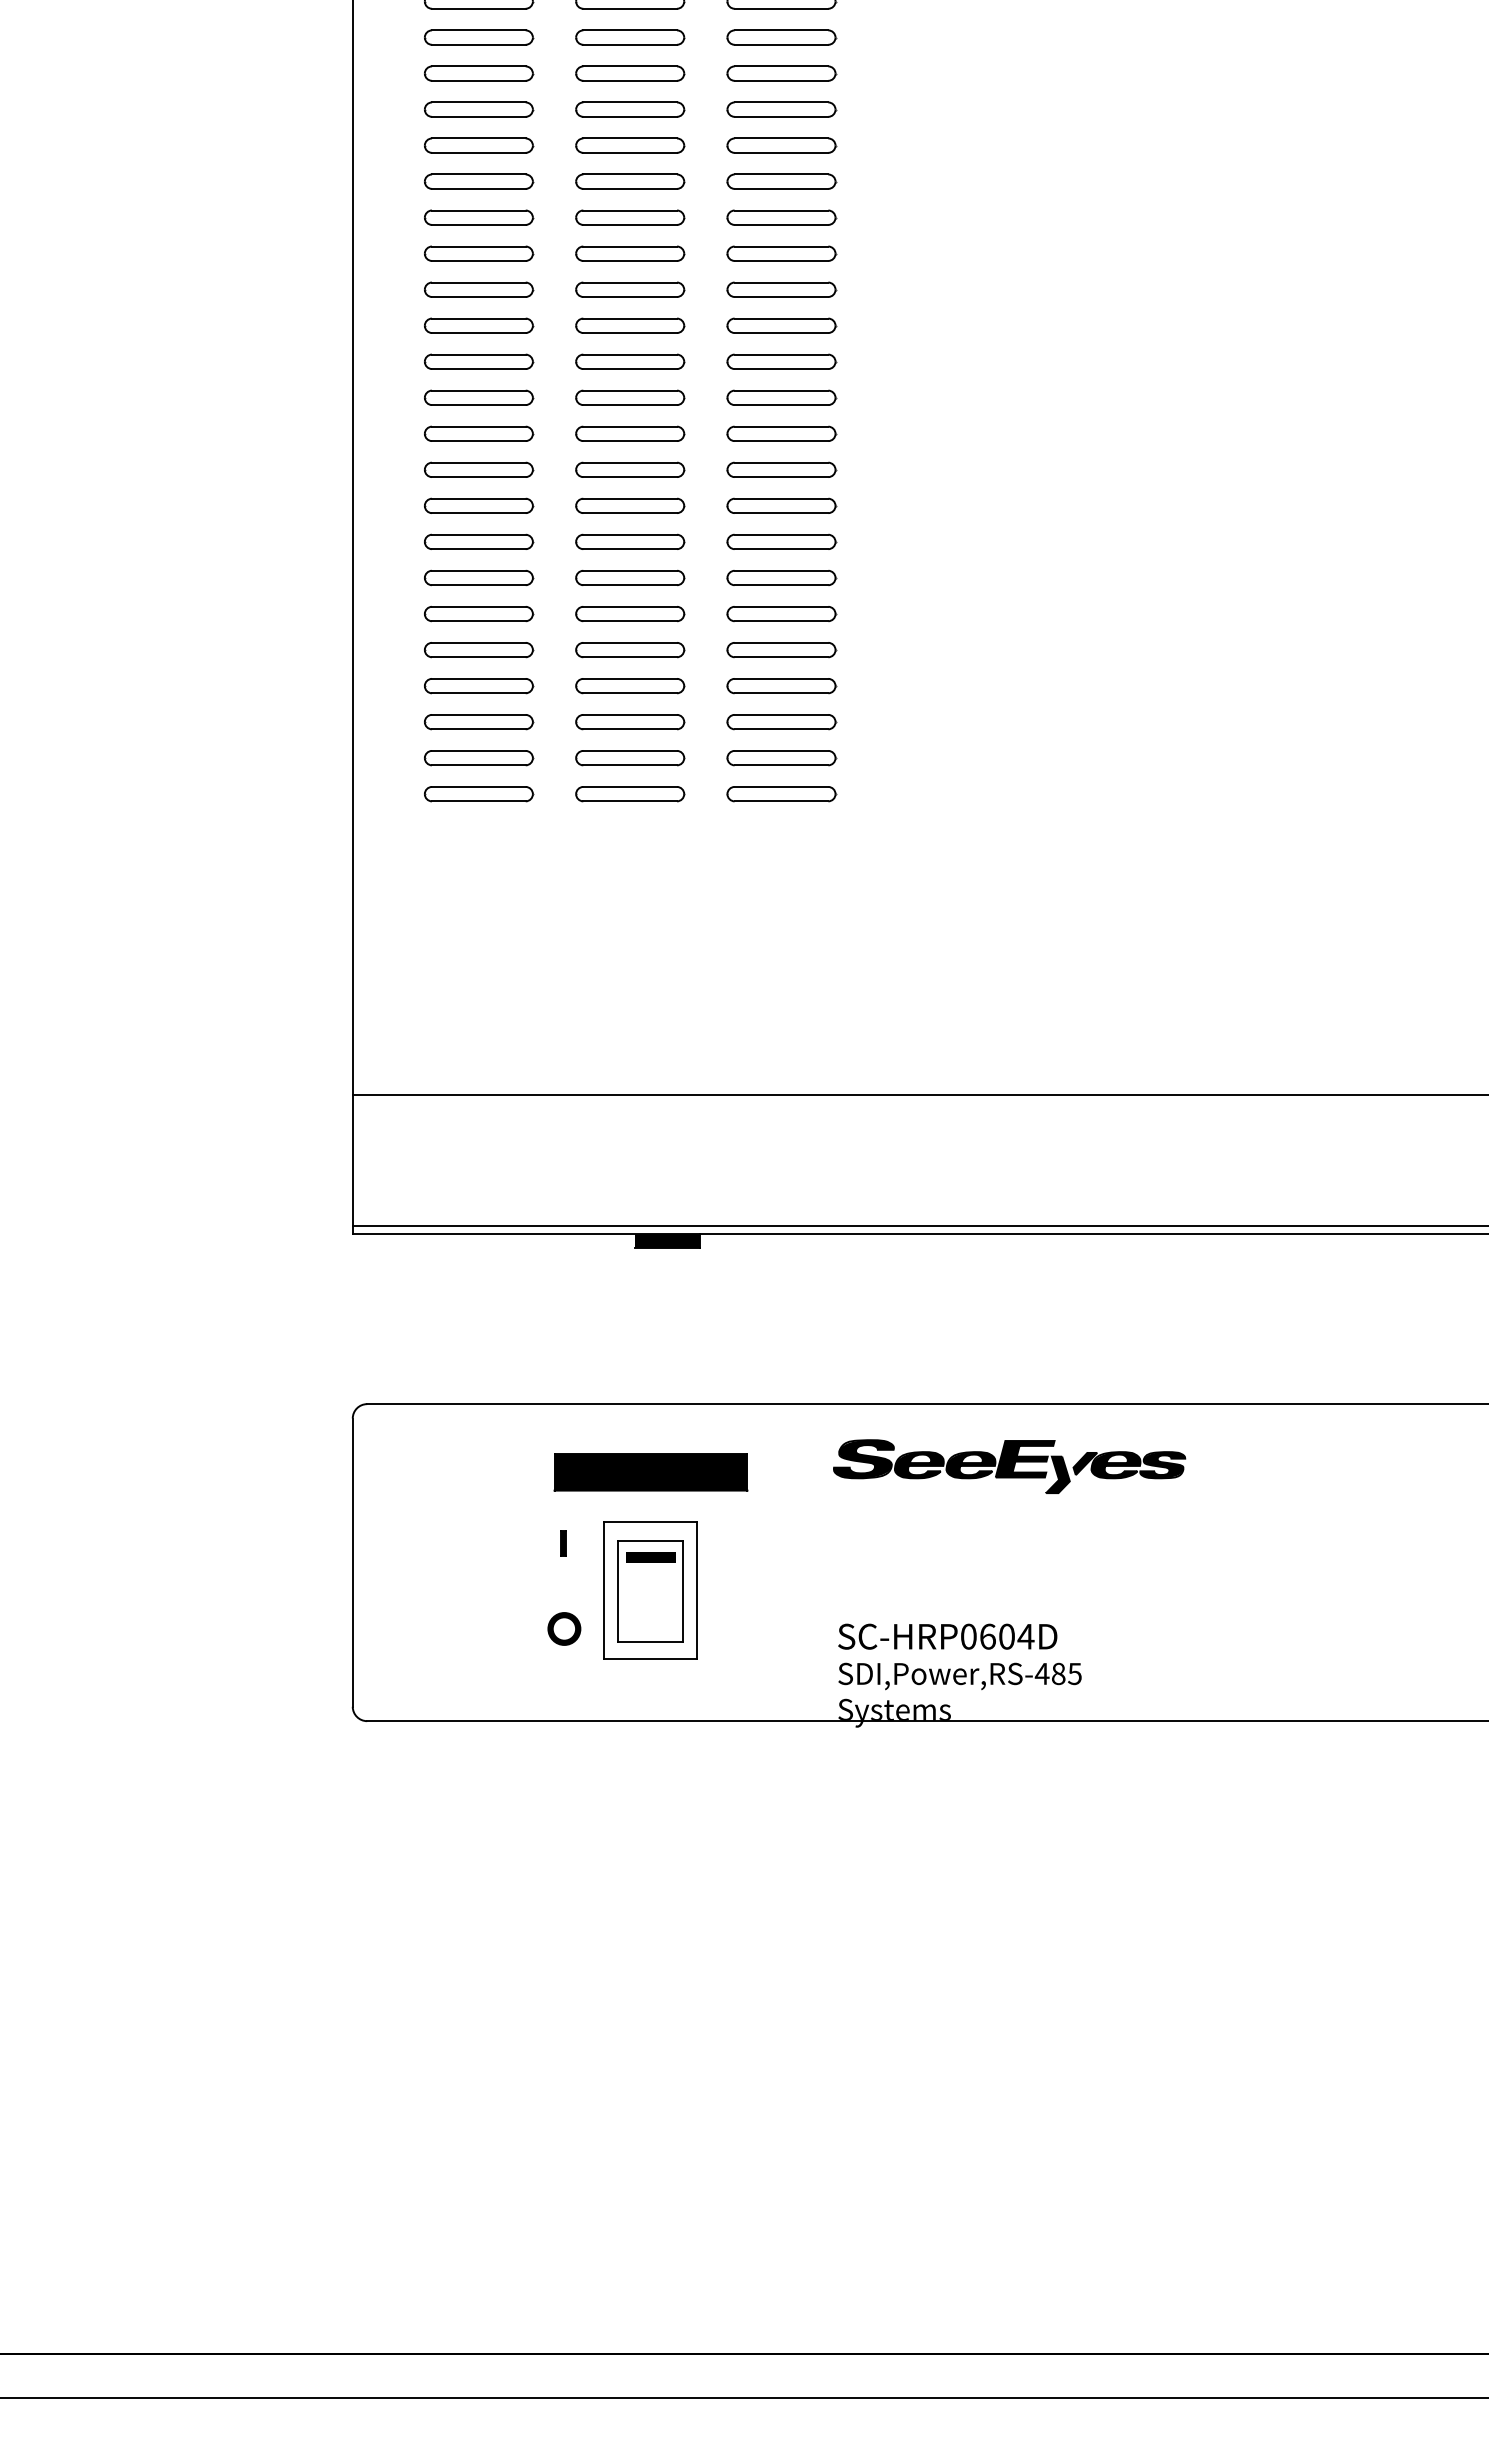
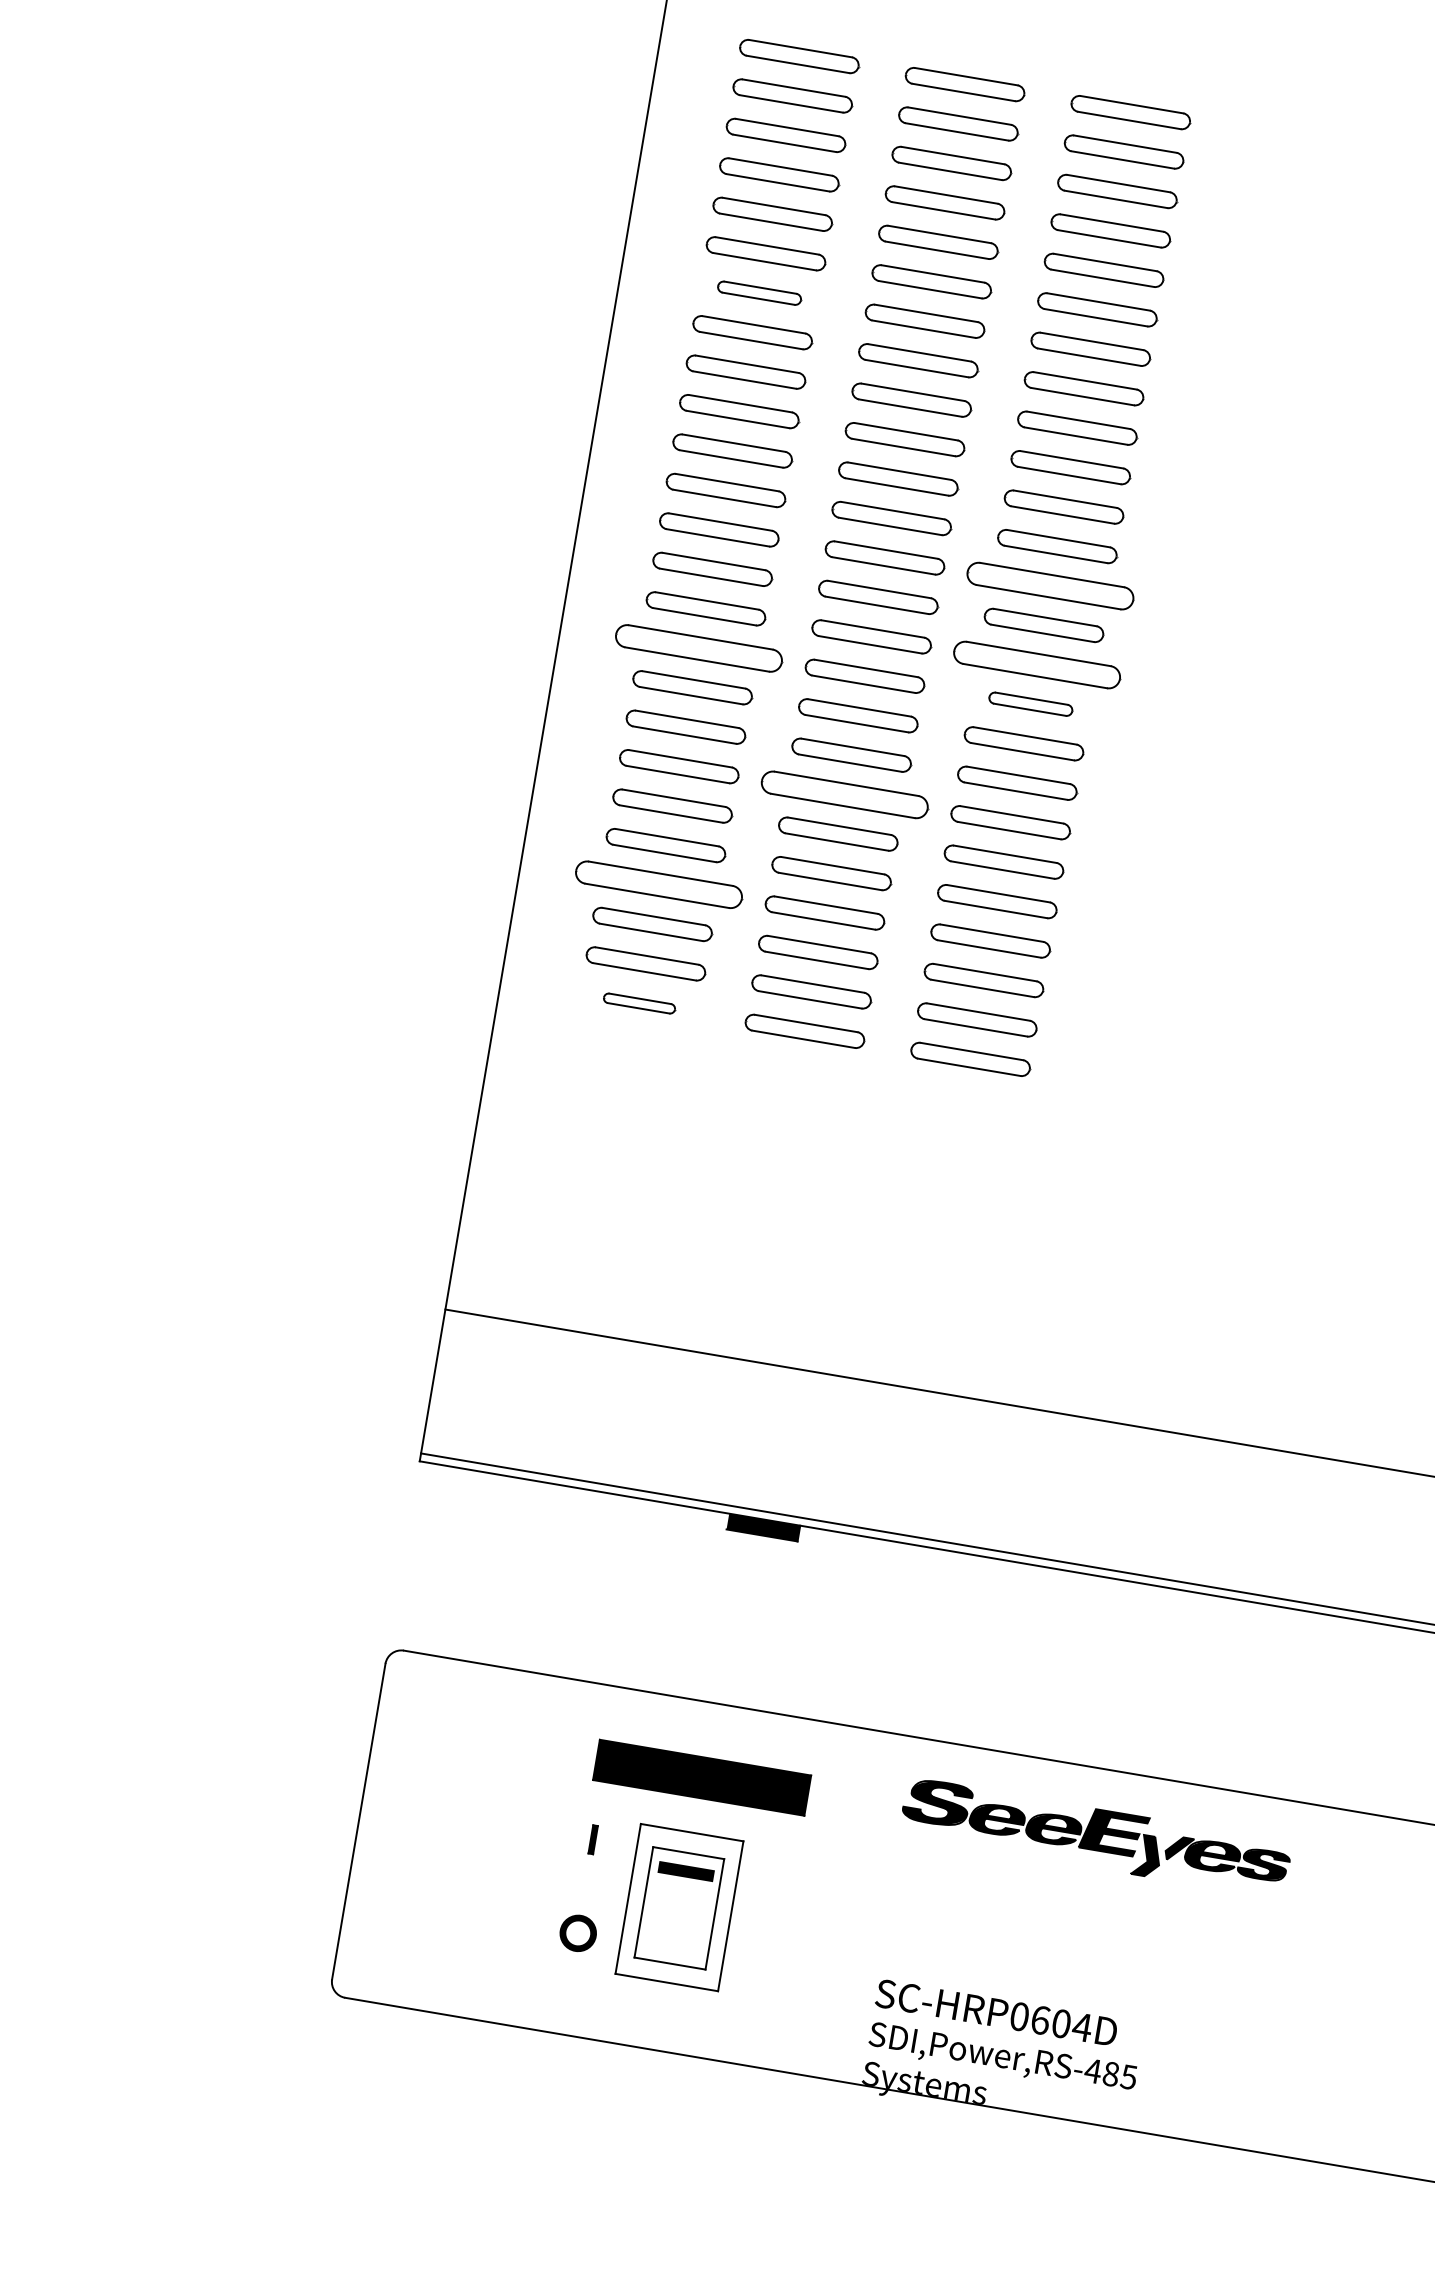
part: (479, 145) -> (760, 293), size x0.7
part: (781, 361) -> (1050, 585), size x1.4
part: (781, 433) -> (1037, 664), size x1.4
part: (479, 469) -> (700, 647), size x1.4
part: (781, 469) -> (1030, 703), size x0.7
part: (630, 577) -> (845, 794), size x1.4
part: (479, 686) -> (659, 885), size x1.4
part: (479, 794) -> (639, 1003), size x0.6

